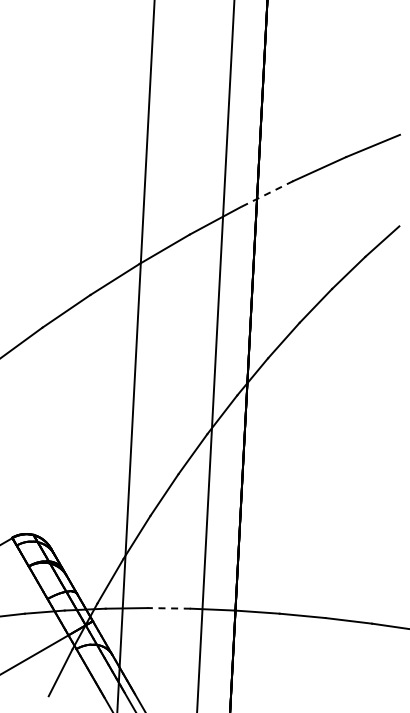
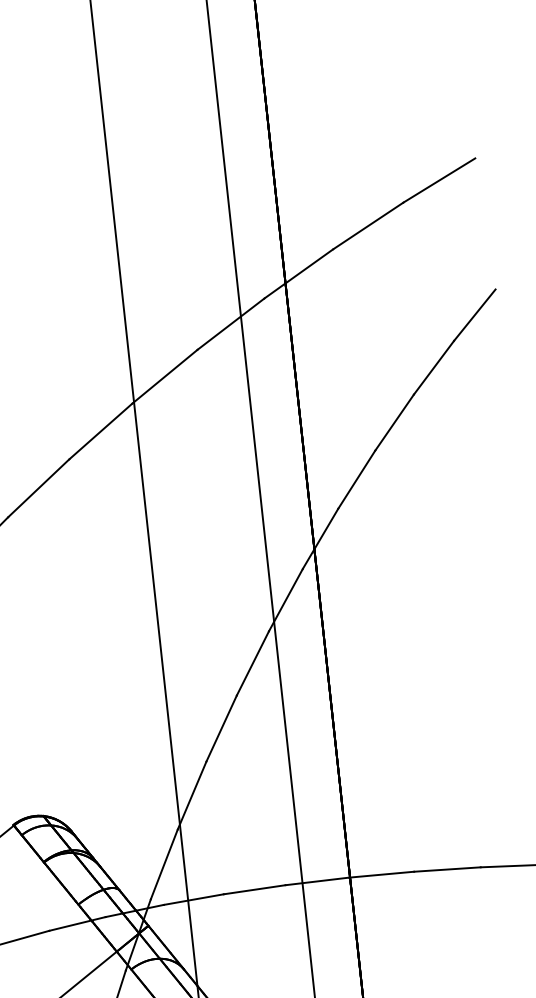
line: (266, 194) -> (297, 274), dashed -> solid
line: (169, 608) -> (255, 889), dashed -> solid

